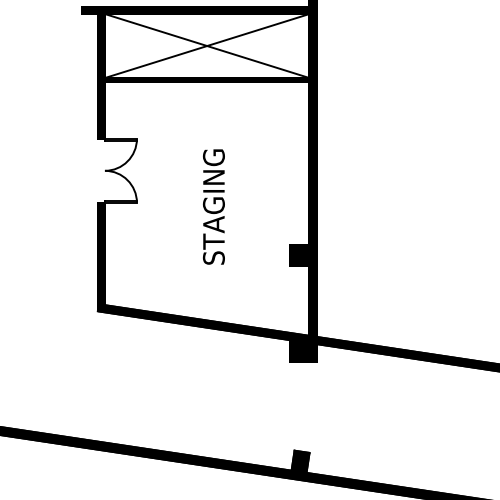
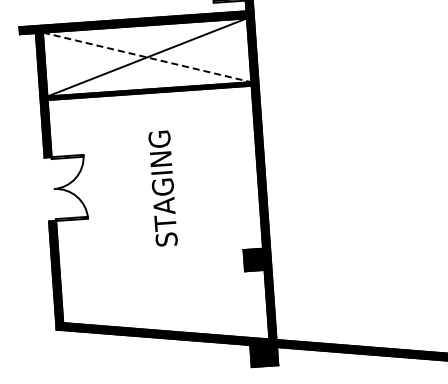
line: (207, 46) -> (147, 57), solid -> dashed
text: (213, 206) -> (162, 188), moved

